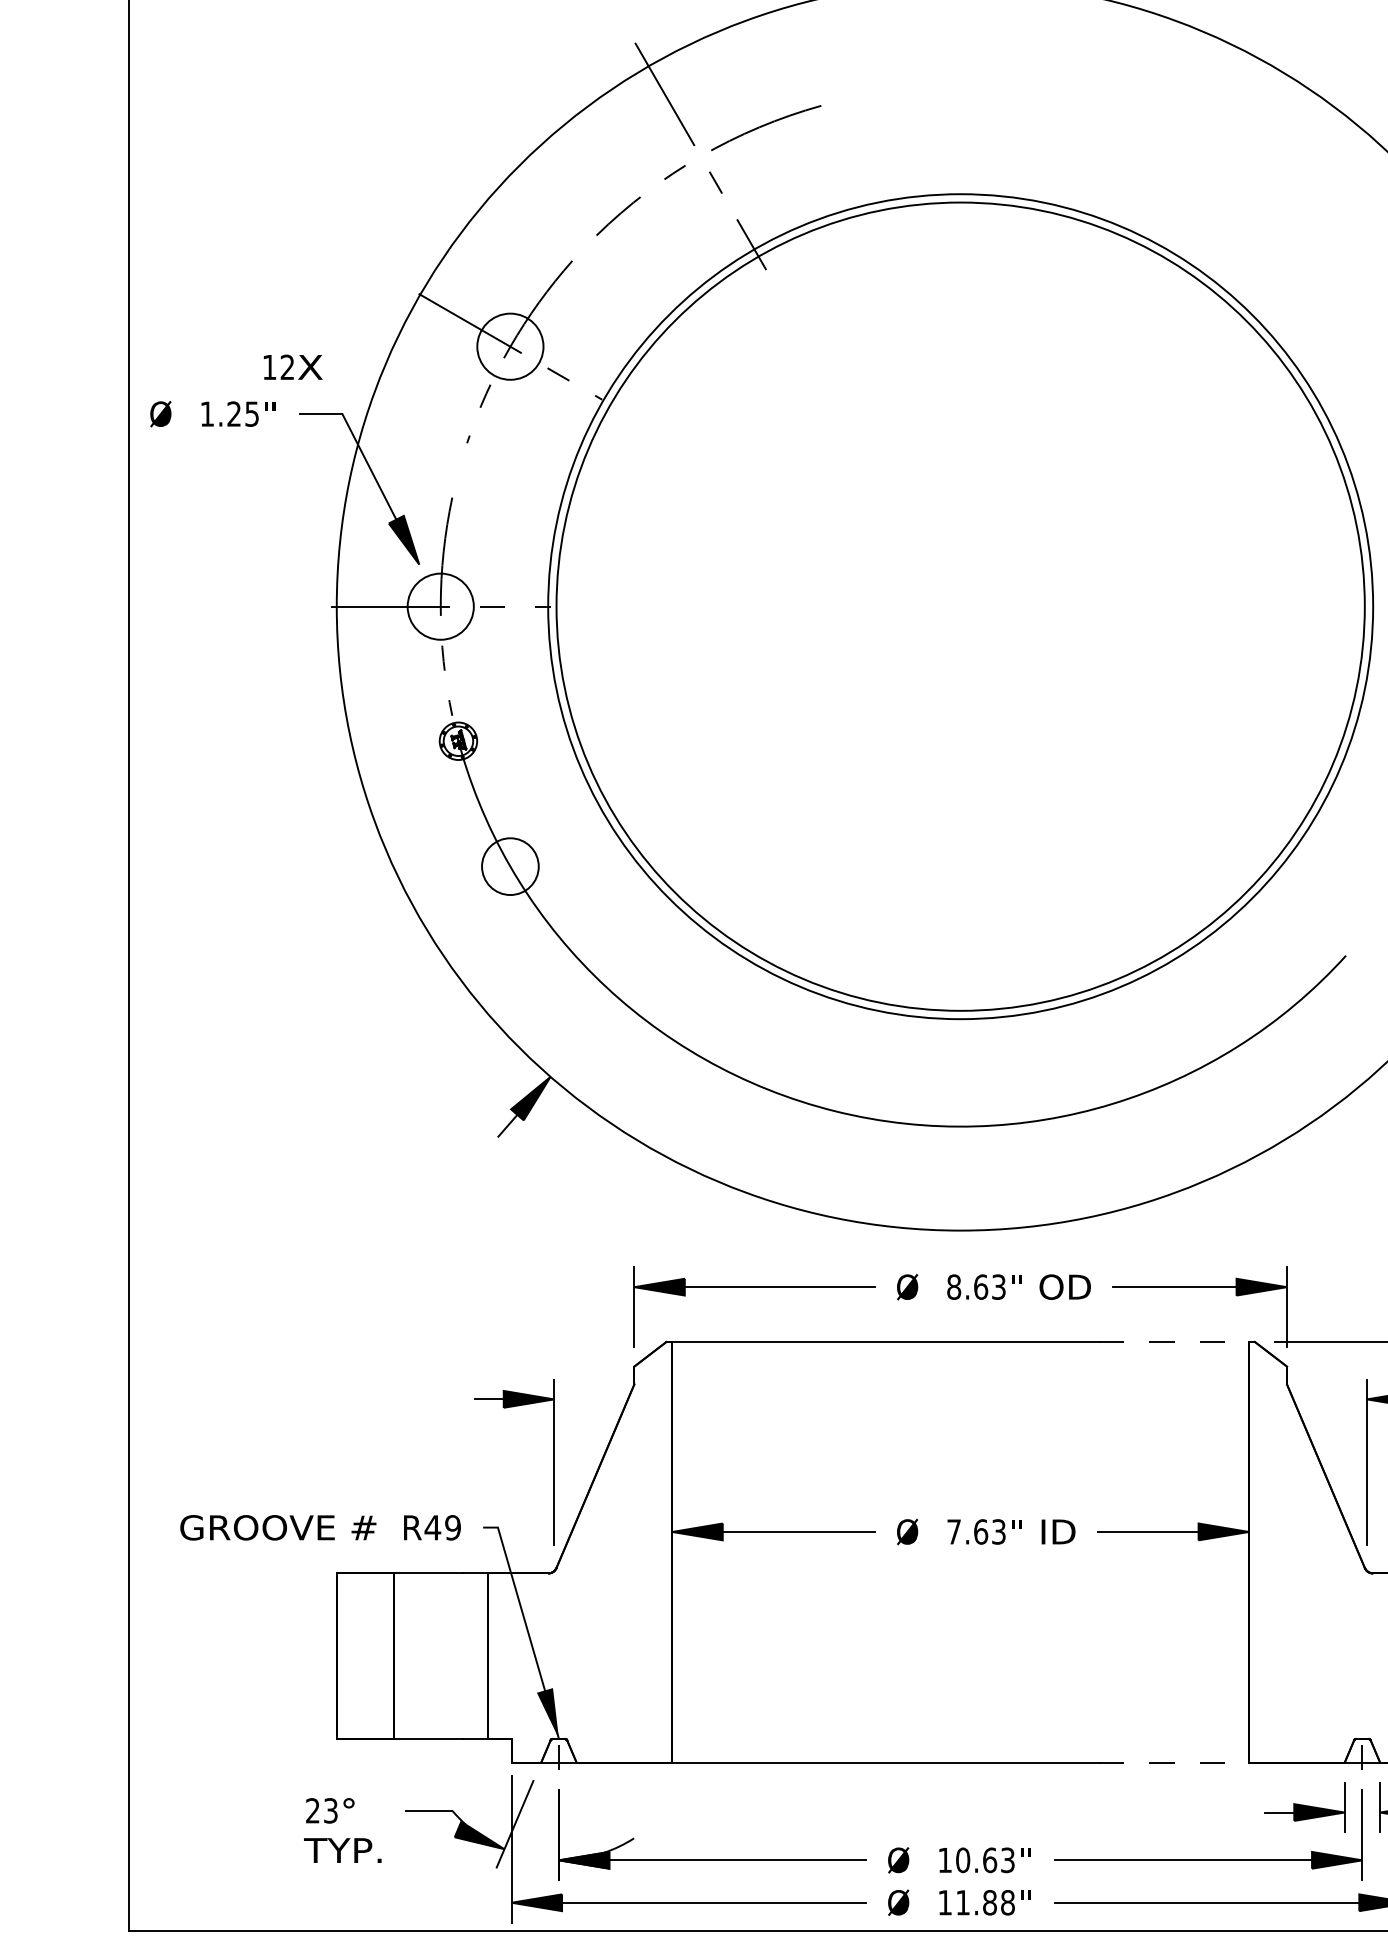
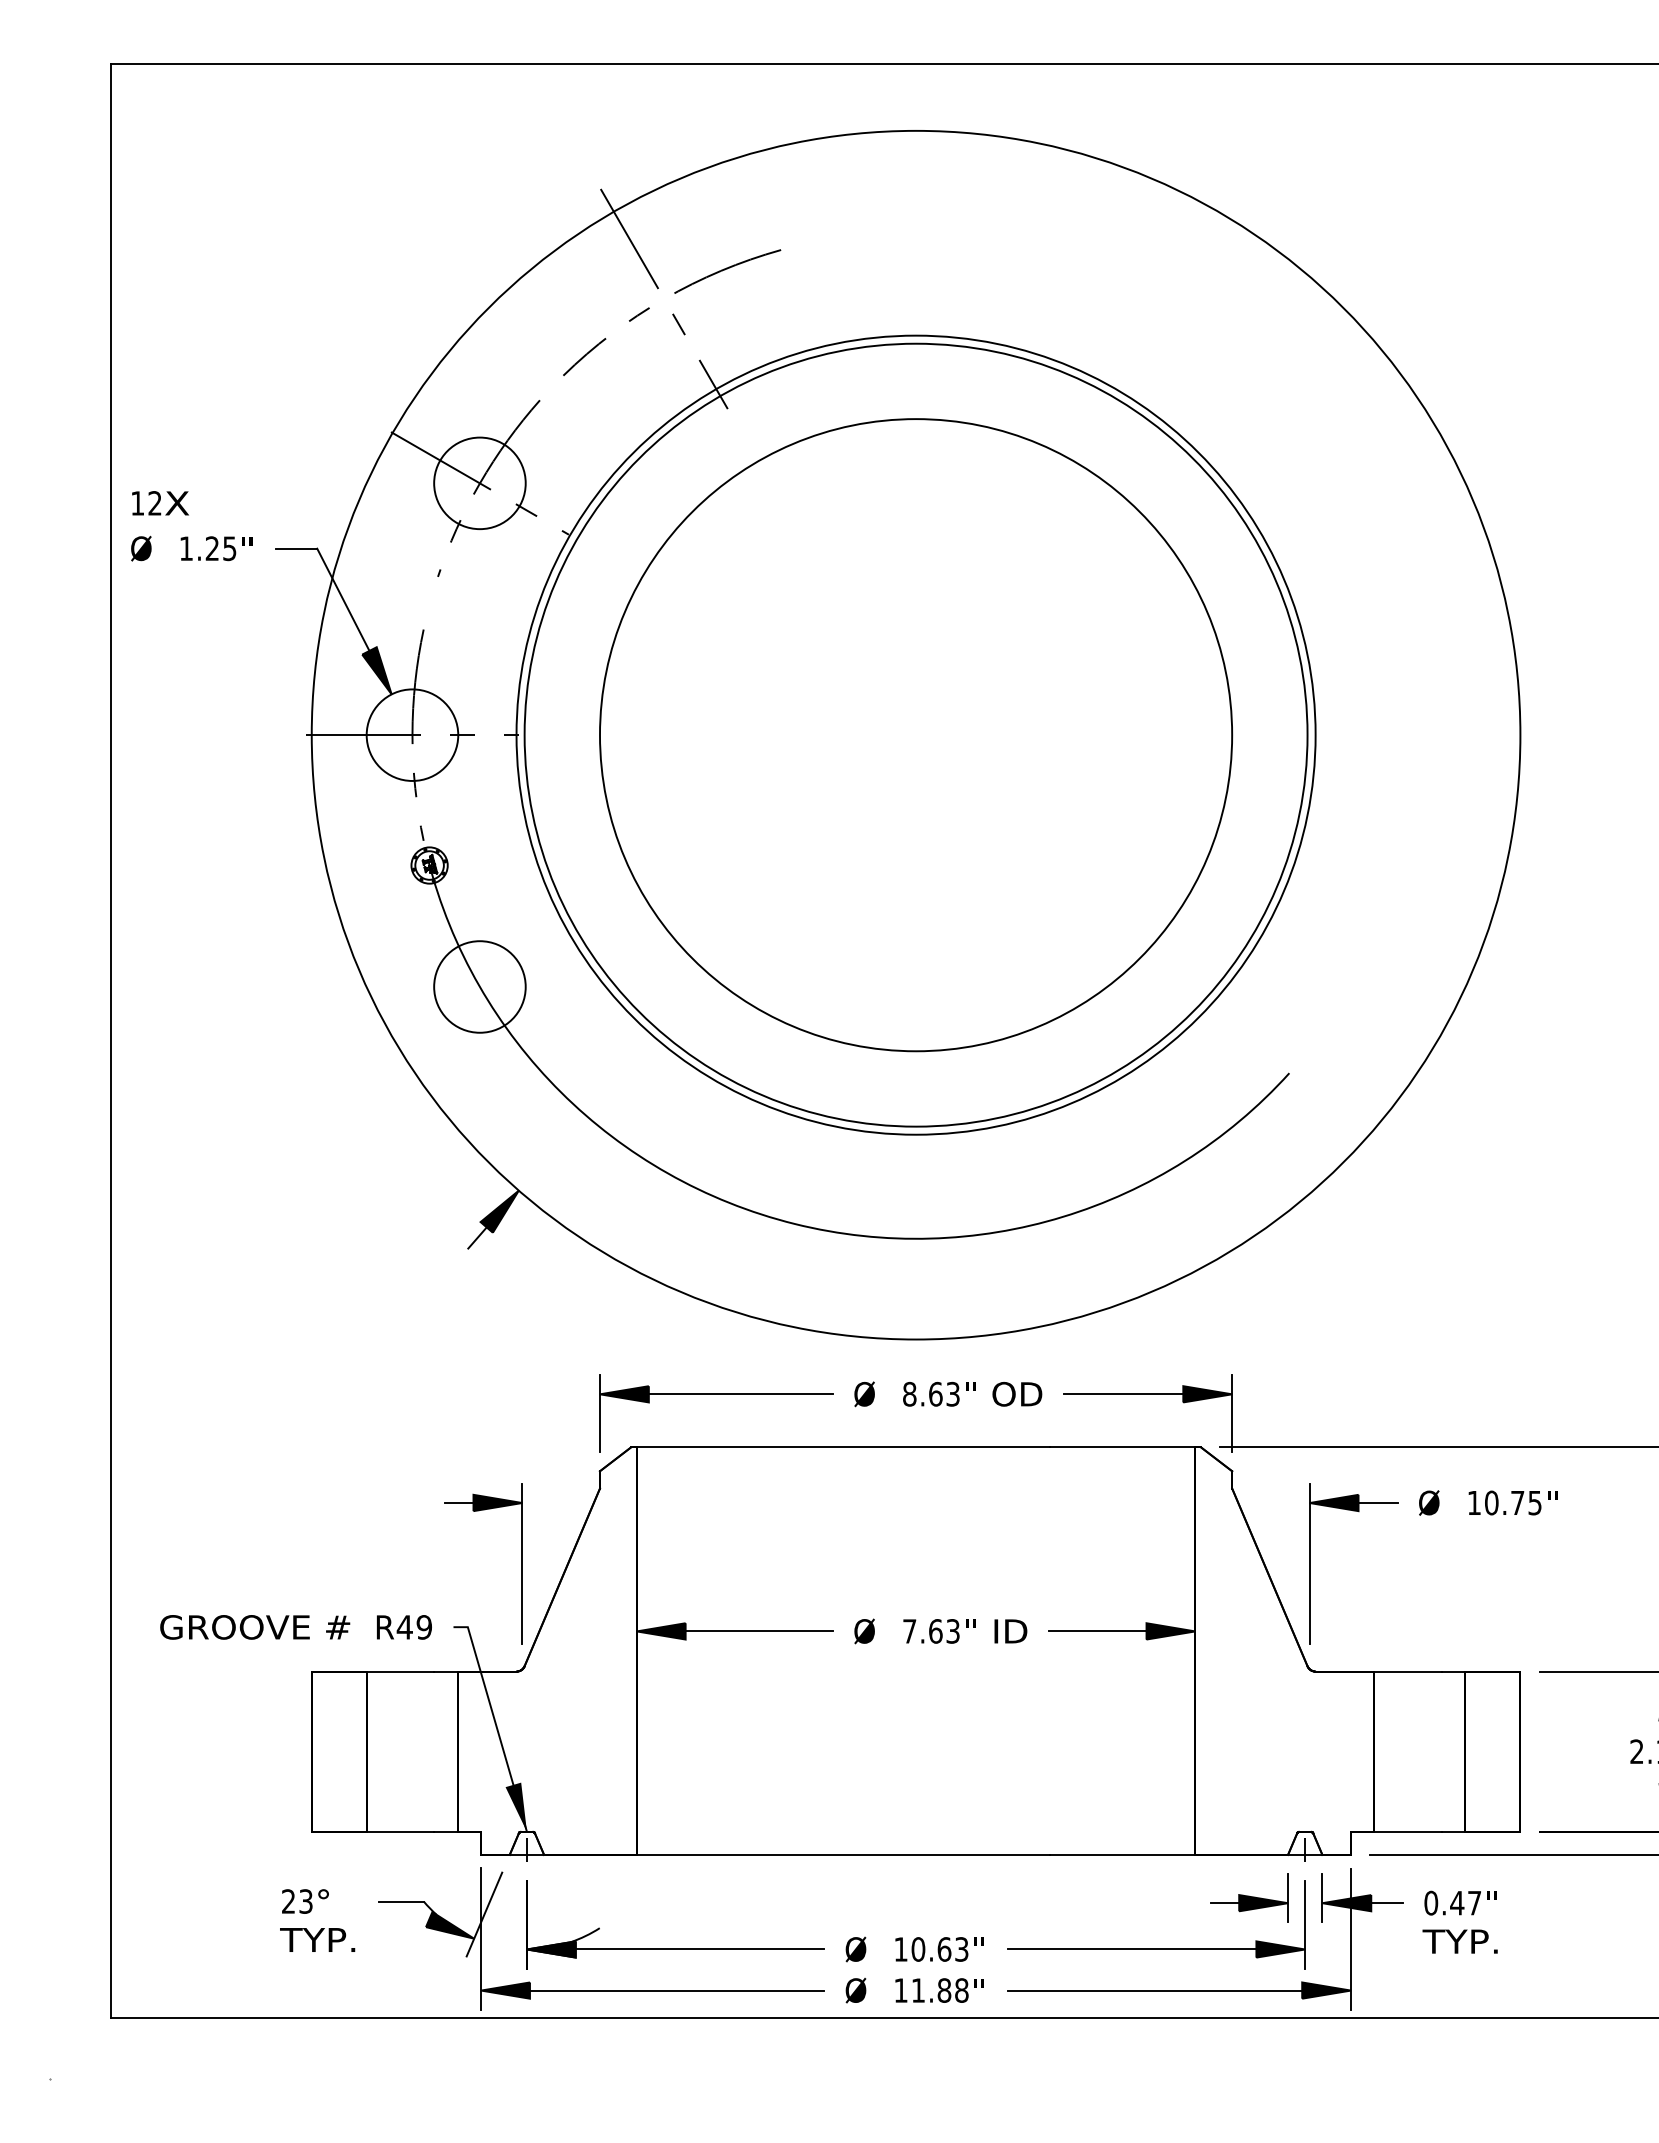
circle: (509, 346) -> (479, 483), size x1.43
text: (293, 367) -> (160, 503), moved
circle: (440, 605) -> (412, 734), size x1.43
circle: (961, 607) -> (916, 735), added
circle: (509, 866) -> (479, 986), size x1.67
line: (1173, 1342) -> (1122, 1447), dashed -> solid
line: (1173, 1762) -> (1122, 1854), dashed -> solid

